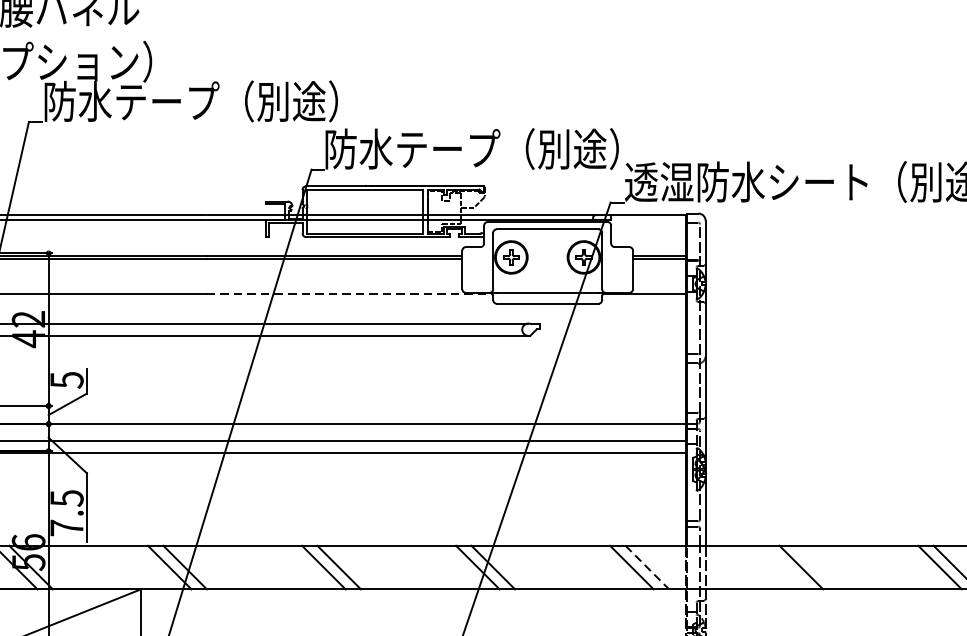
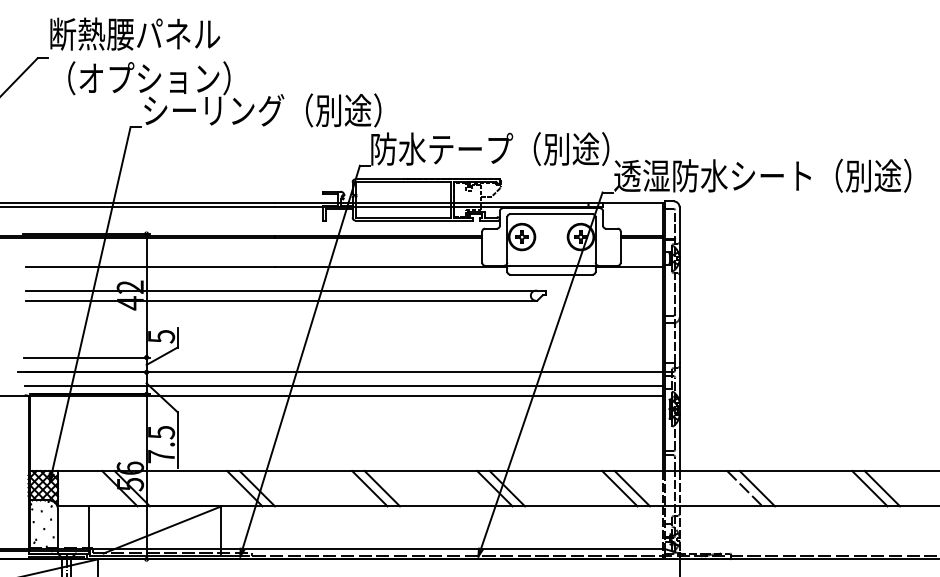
text: (132, 101) -> (214, 110), 防水テープ（別途） -> シーリング（別途）
line: (350, 294) -> (391, 267), dashed -> solid
line: (785, 567) -> (744, 488), added
line: (647, 568) -> (632, 489), dashed -> solid

